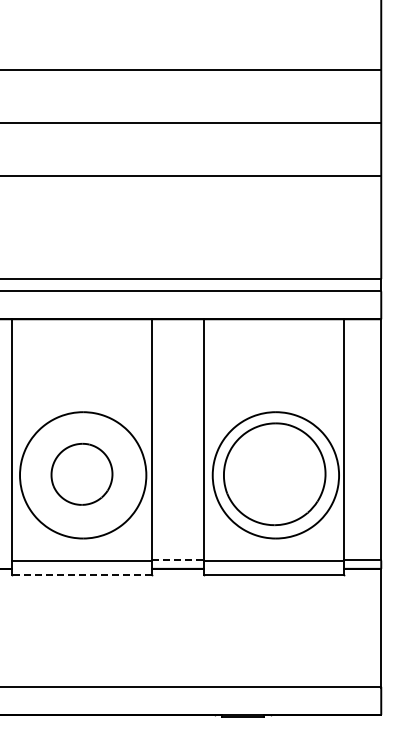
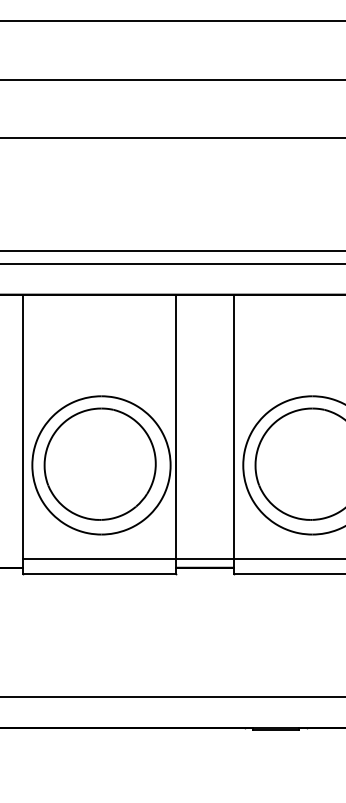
part: (81, 474) -> (99, 464), size x1.67
line: (178, 560) -> (205, 558), dashed -> solid
line: (81, 574) -> (99, 573), dashed -> solid

